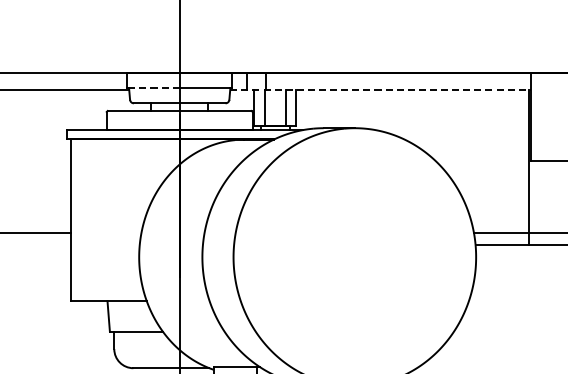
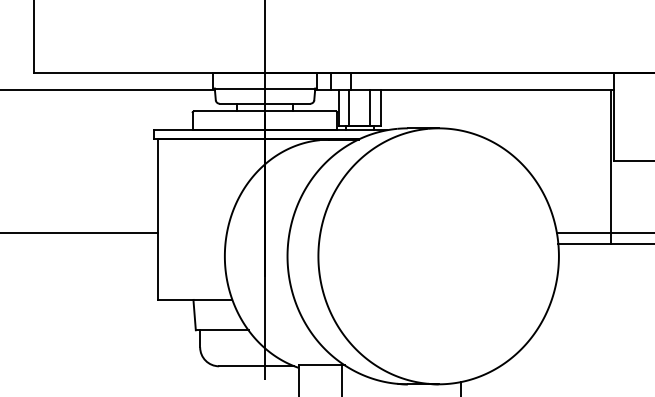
line: (153, 88) -> (239, 88), dashed -> solid
line: (380, 90) -> (464, 90), dashed -> solid

